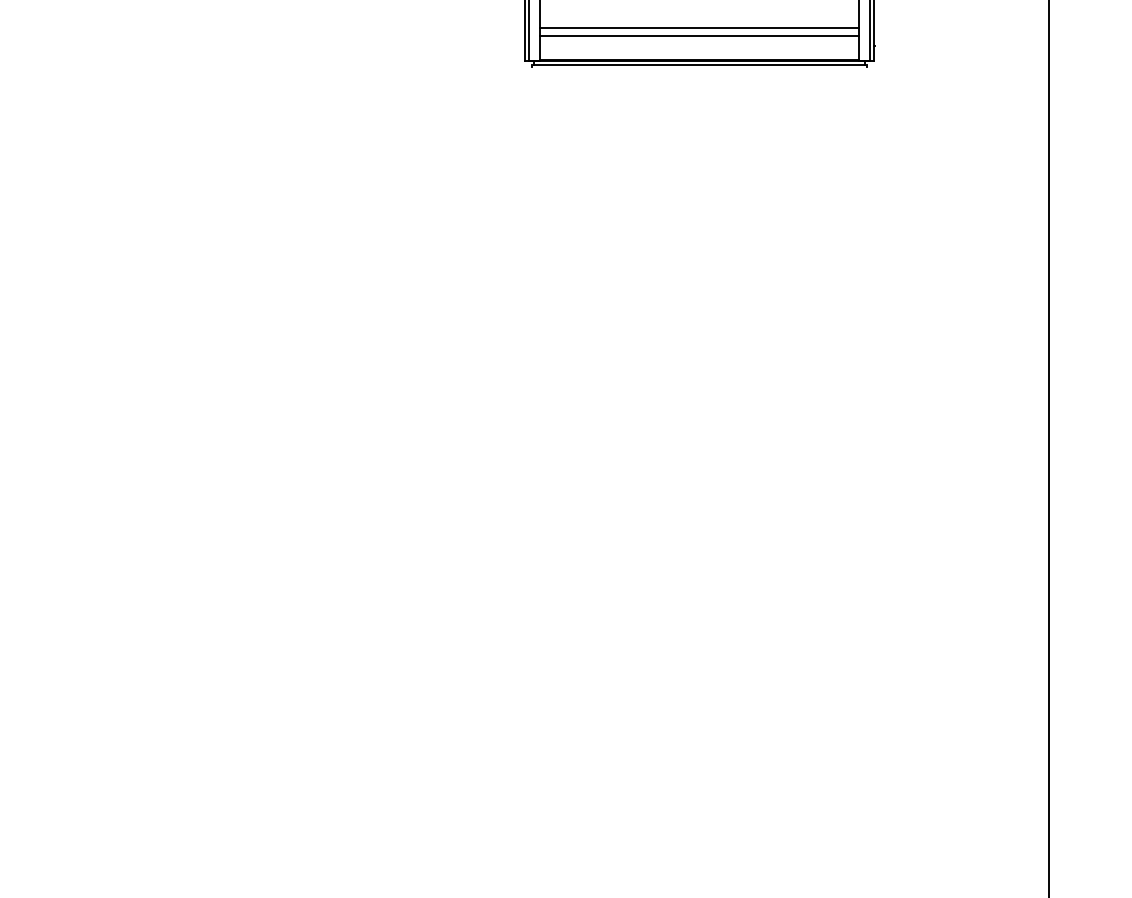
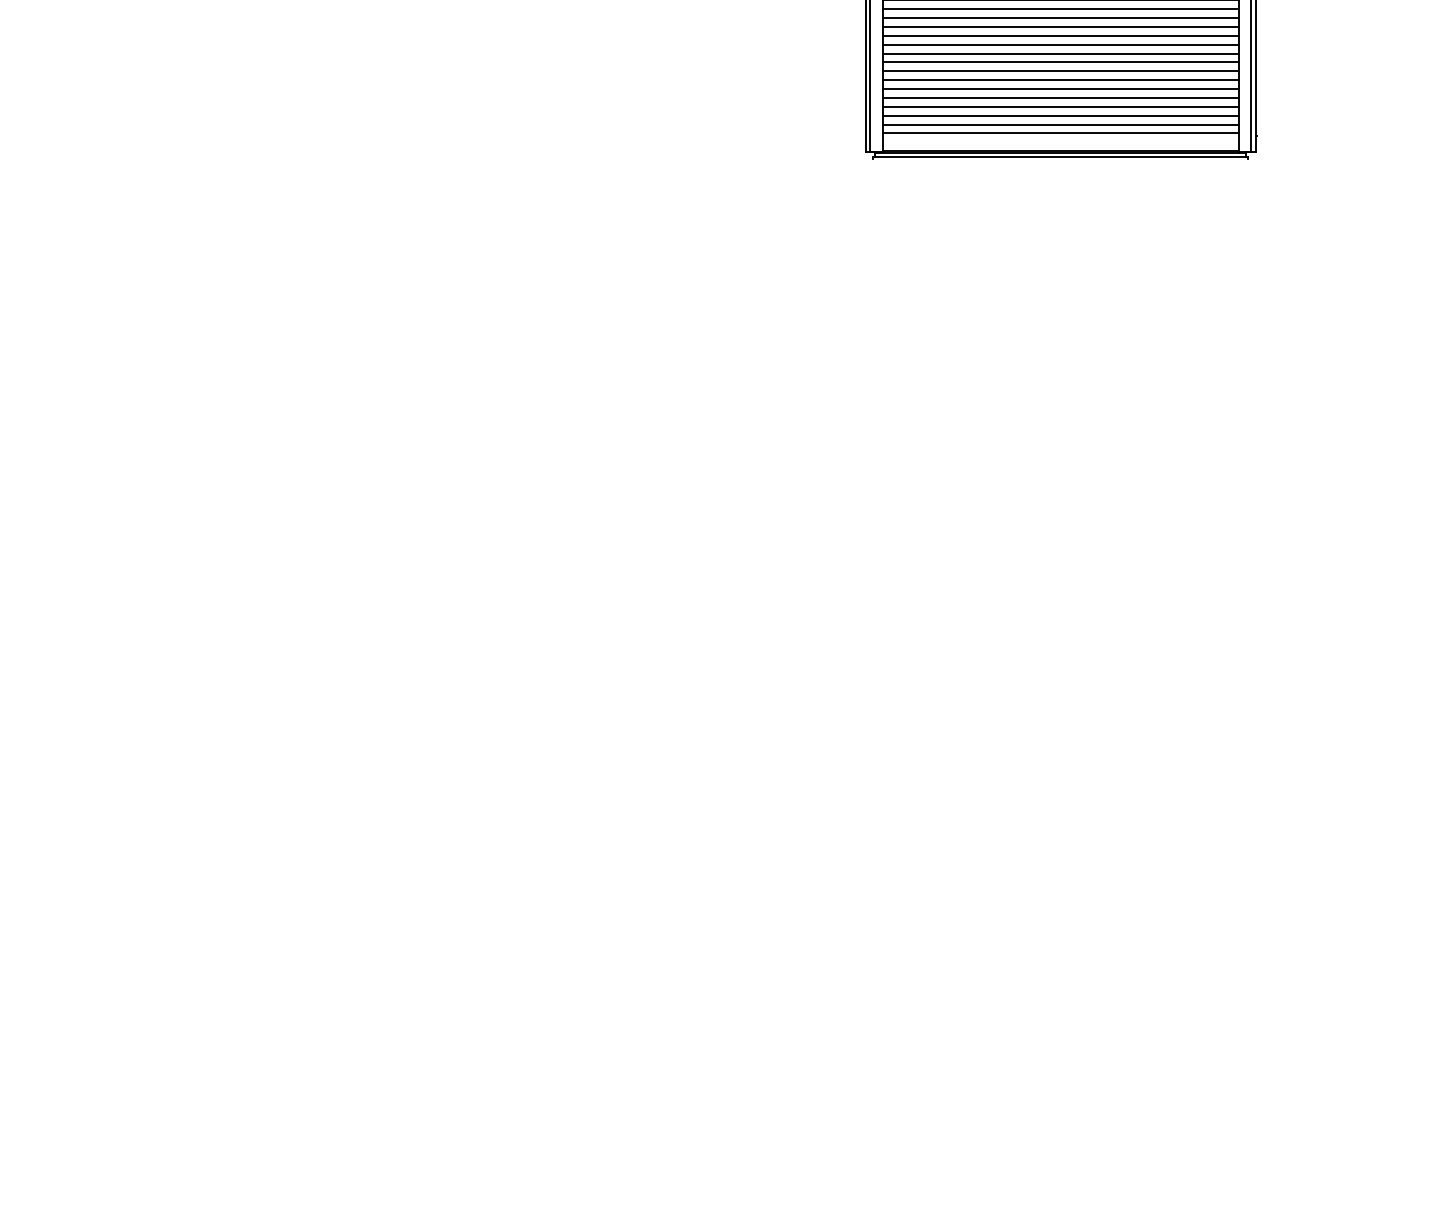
line: (699, 4) -> (1060, 89), added
line: (699, 11) -> (1060, 97), added
line: (699, 19) -> (1060, 106), added
line: (699, 43) -> (1060, 133), added

